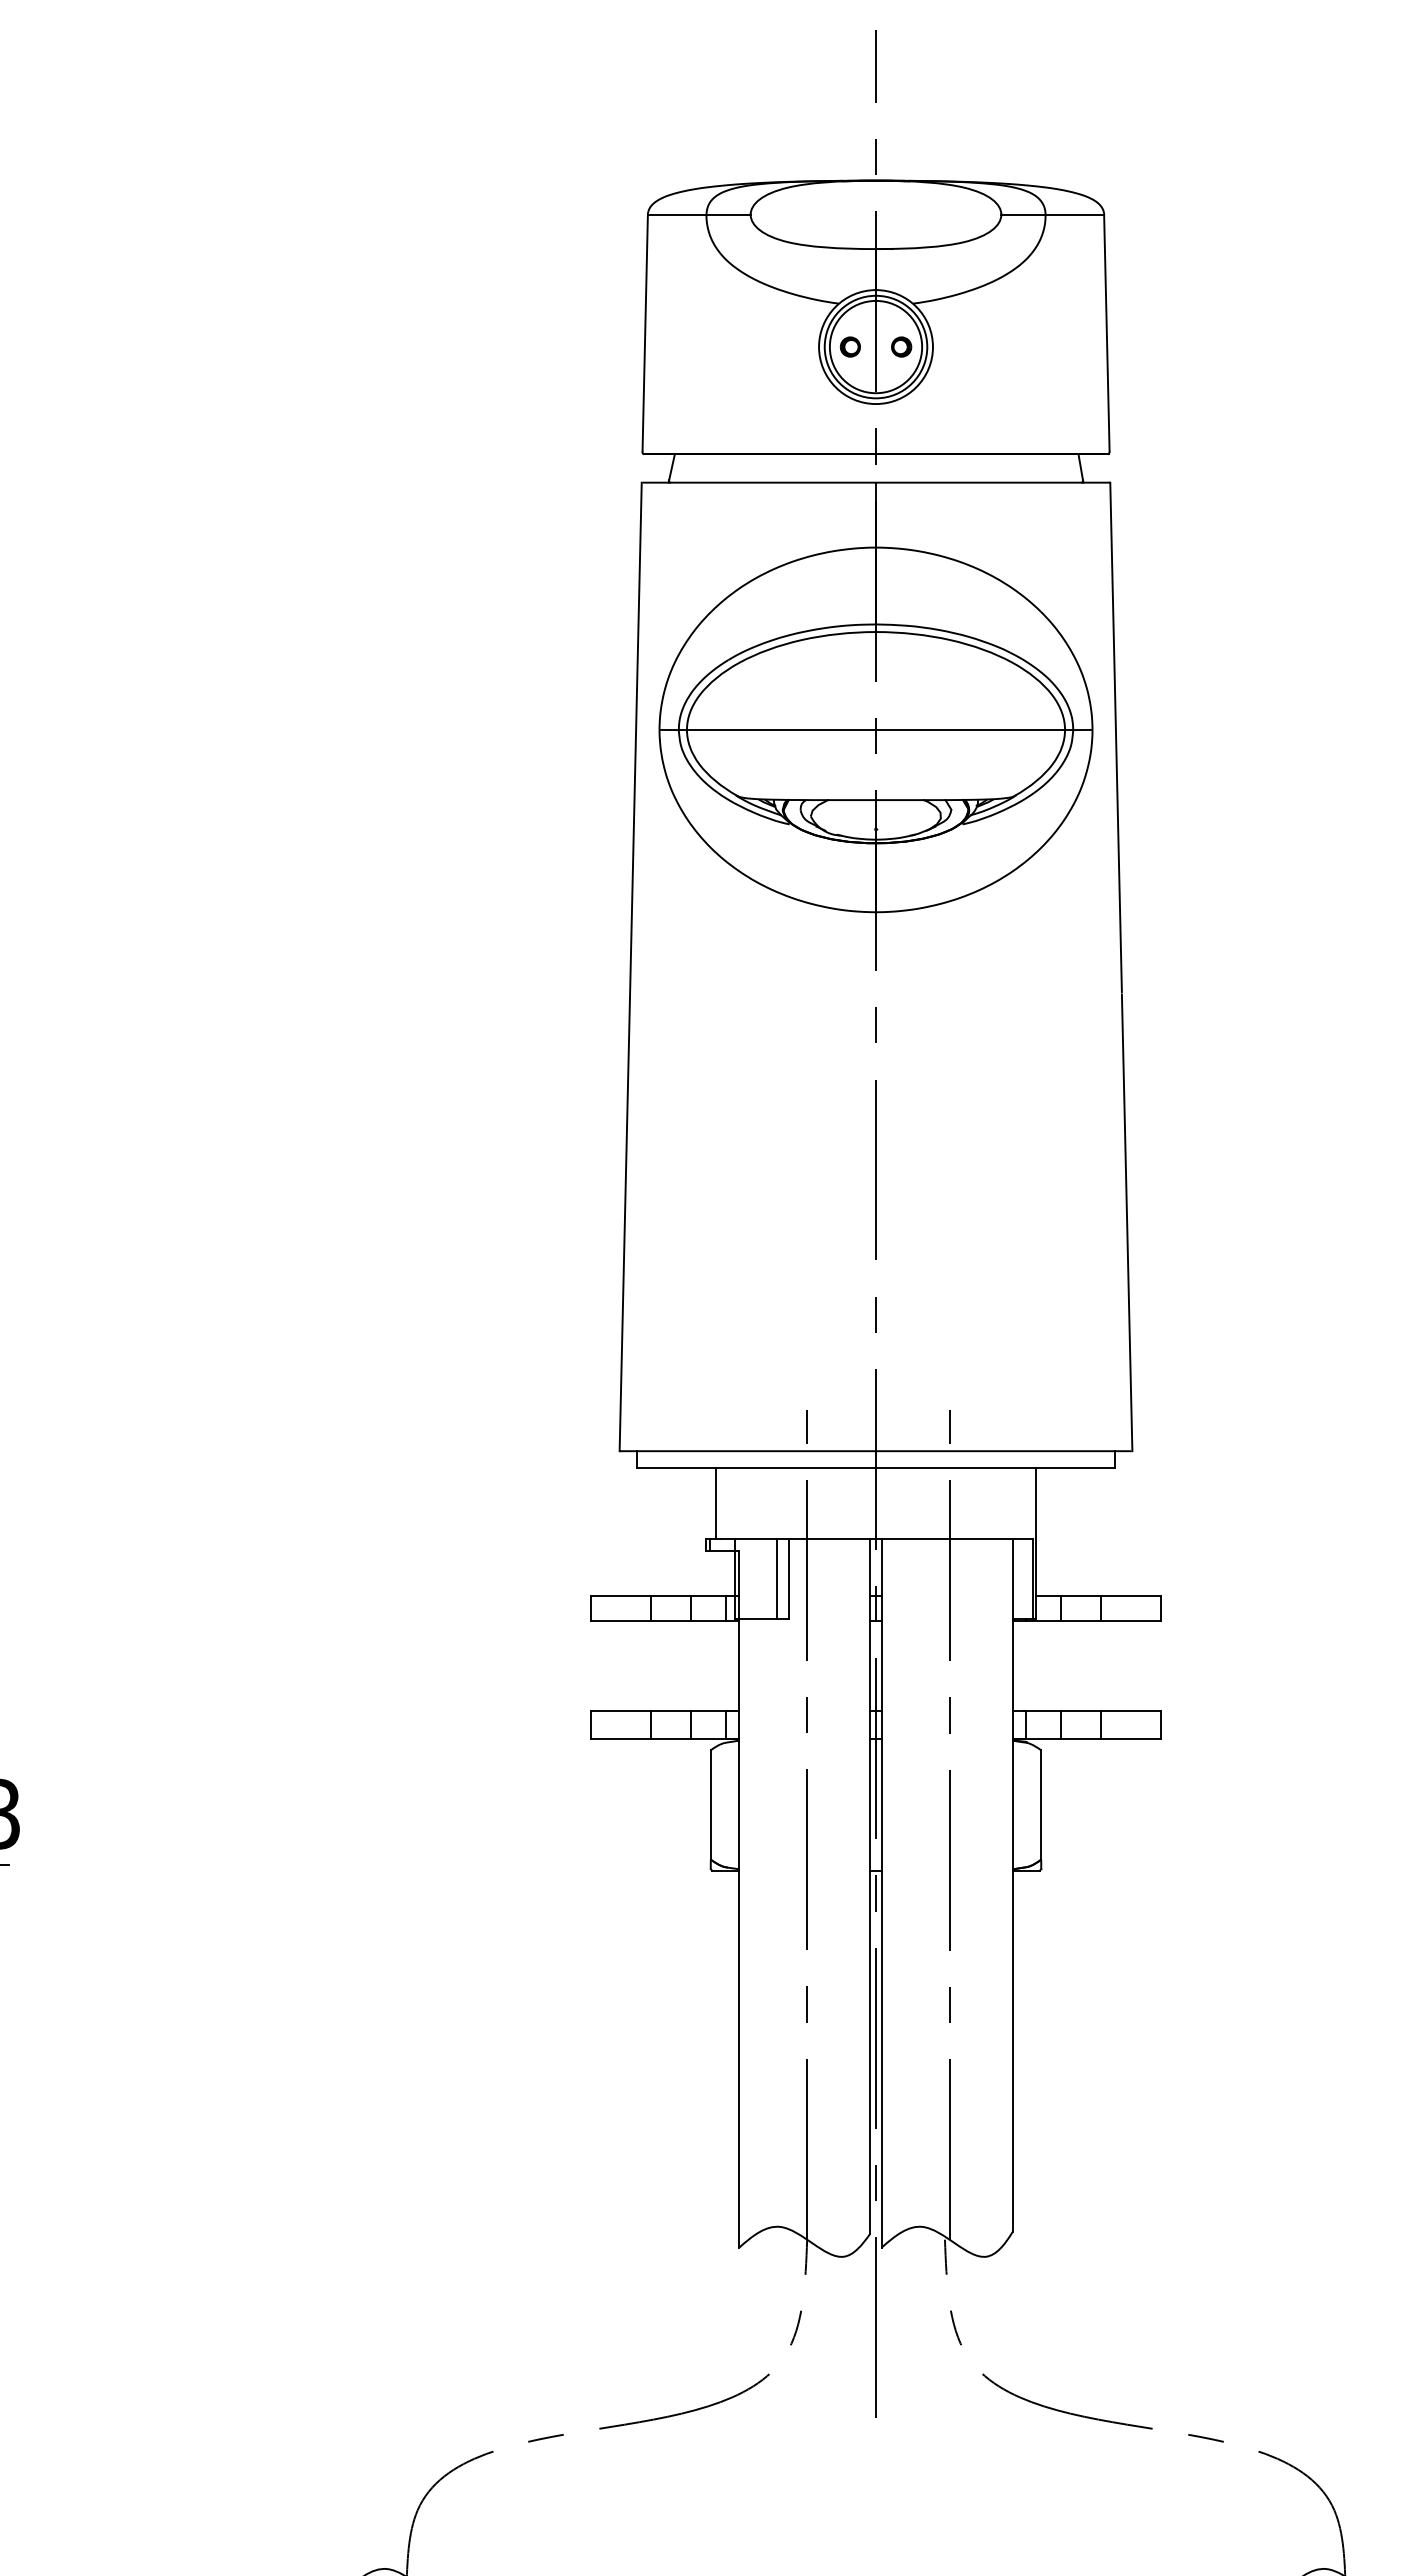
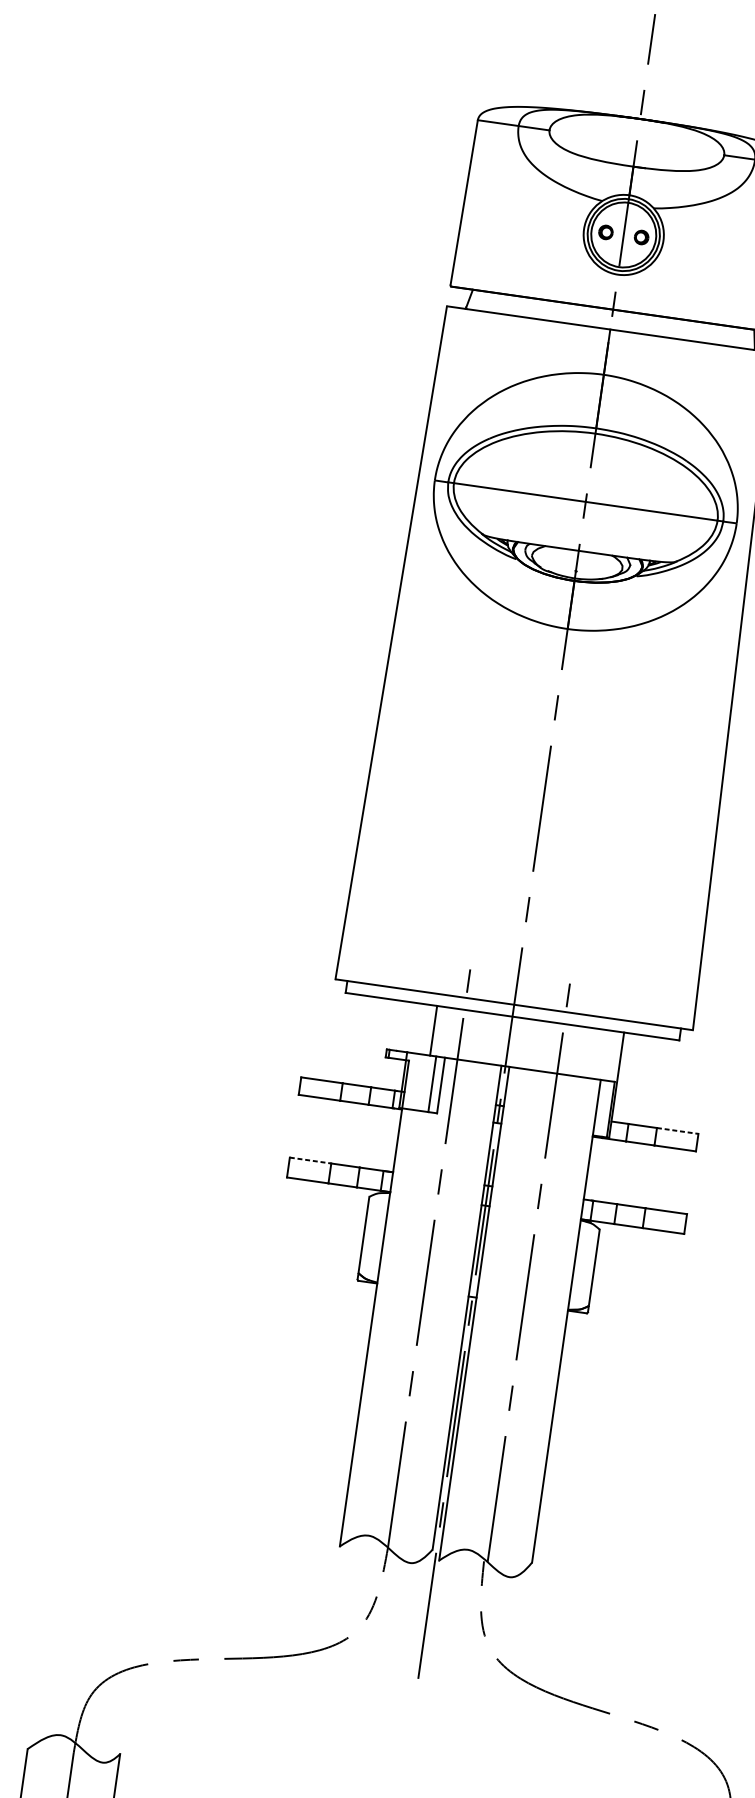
line: (715, 1503) -> (433, 1030), moved
line: (1131, 1595) -> (678, 1130), solid -> dashed
line: (620, 1710) -> (310, 1160), solid -> dashed

